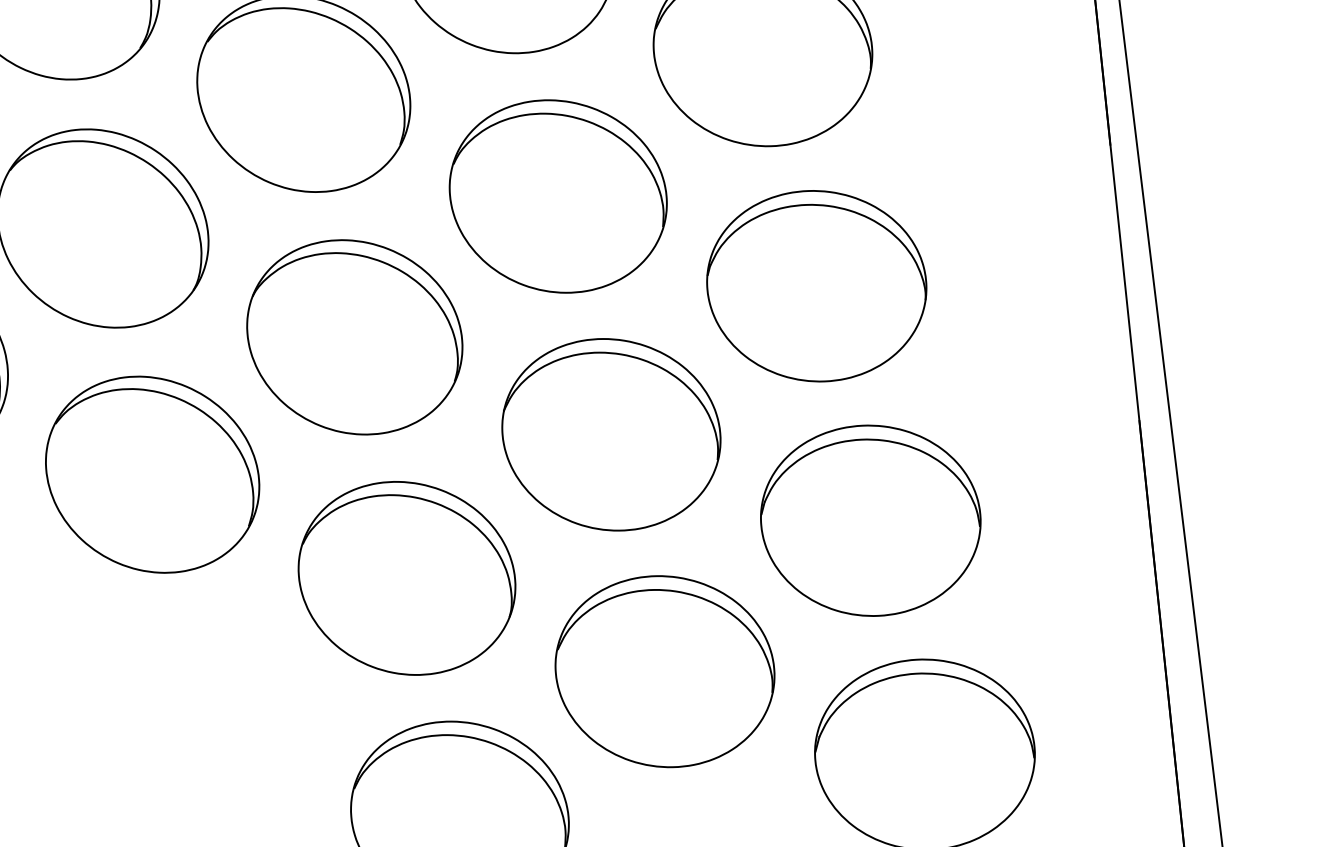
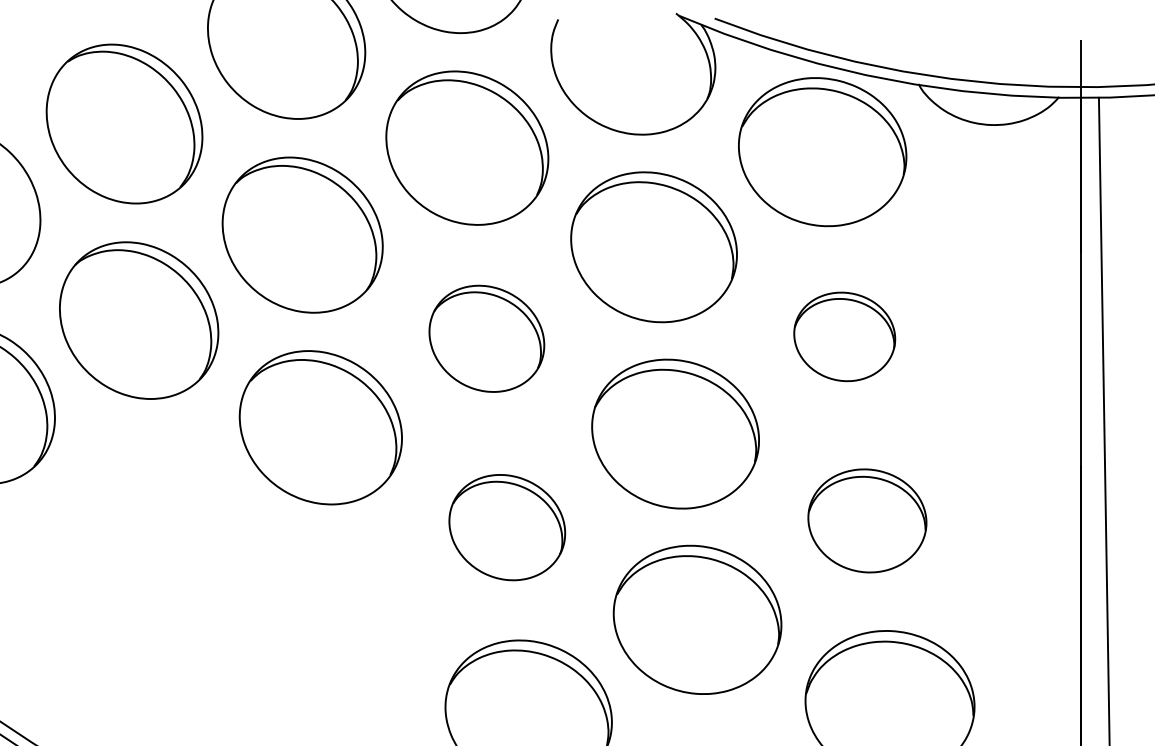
part: (816, 285) -> (844, 336), size x0.6
part: (354, 336) -> (486, 338), size x0.7
part: (870, 520) -> (867, 520), size x0.7
part: (405, 578) -> (506, 527), size x0.7

